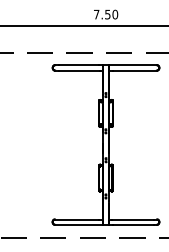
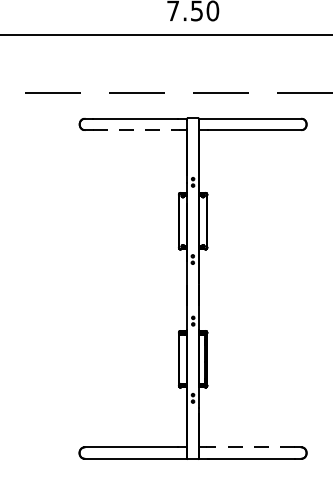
line: (79, 70) -> (136, 129), solid -> dashed
line: (132, 219) -> (249, 447), solid -> dashed

